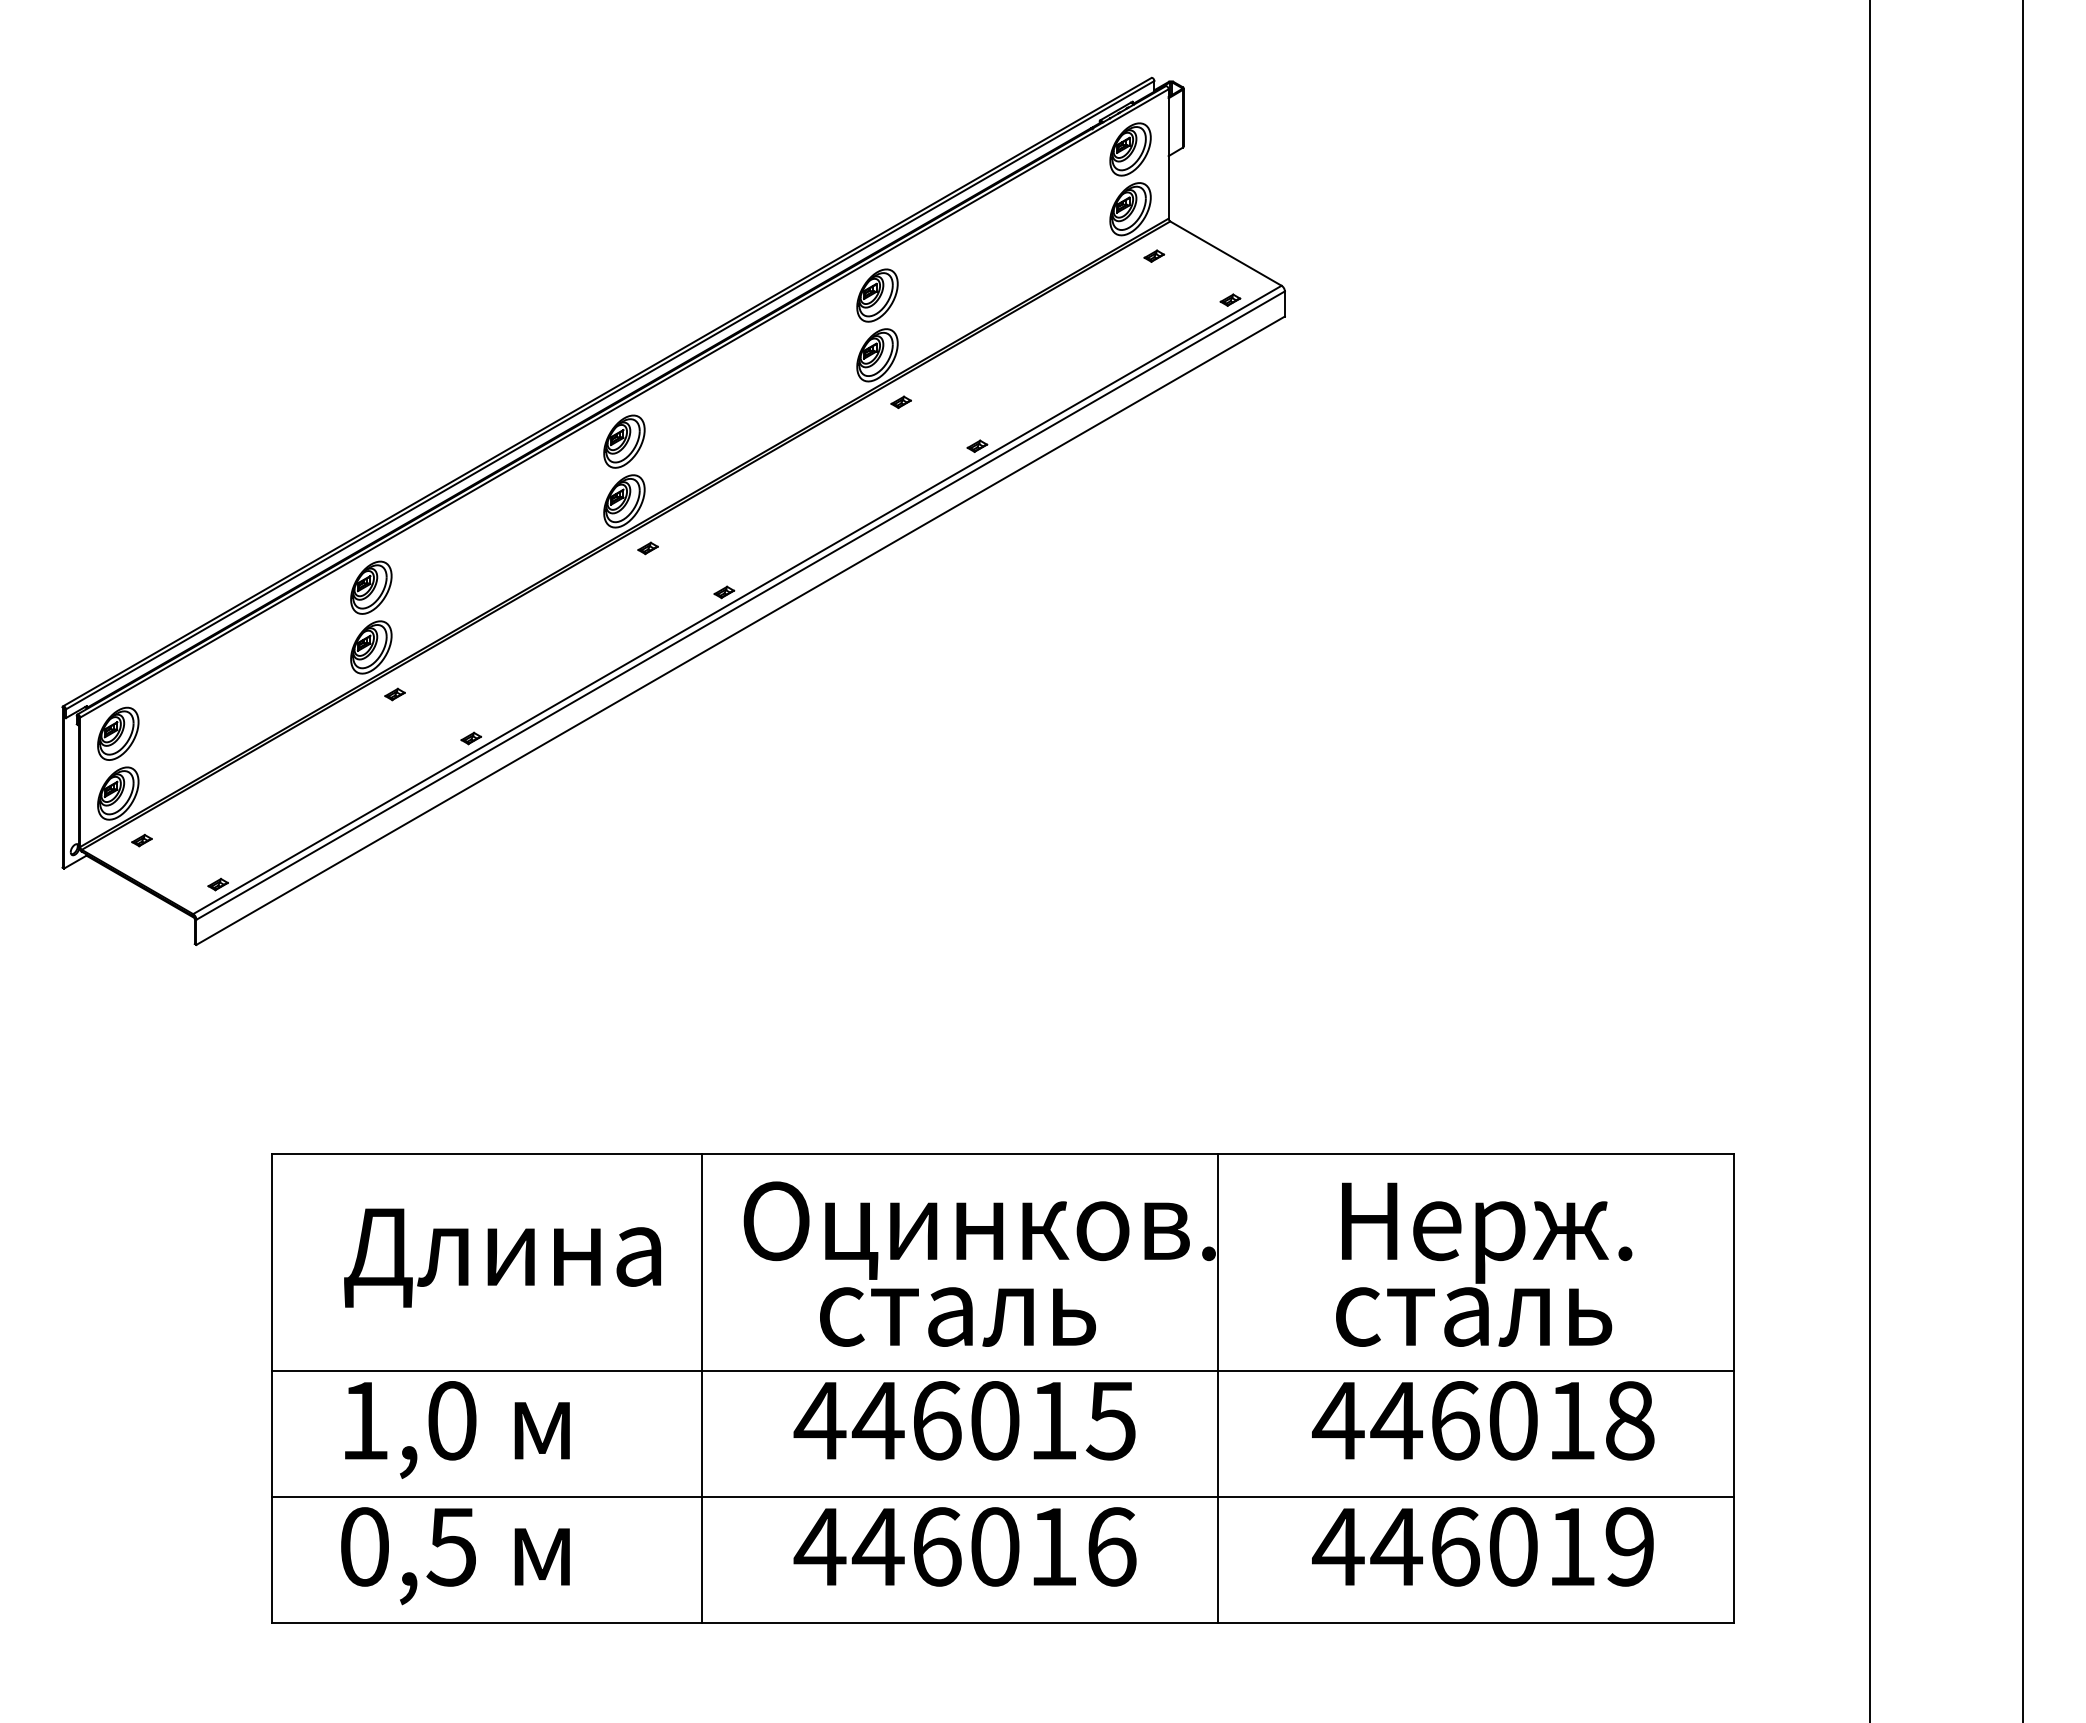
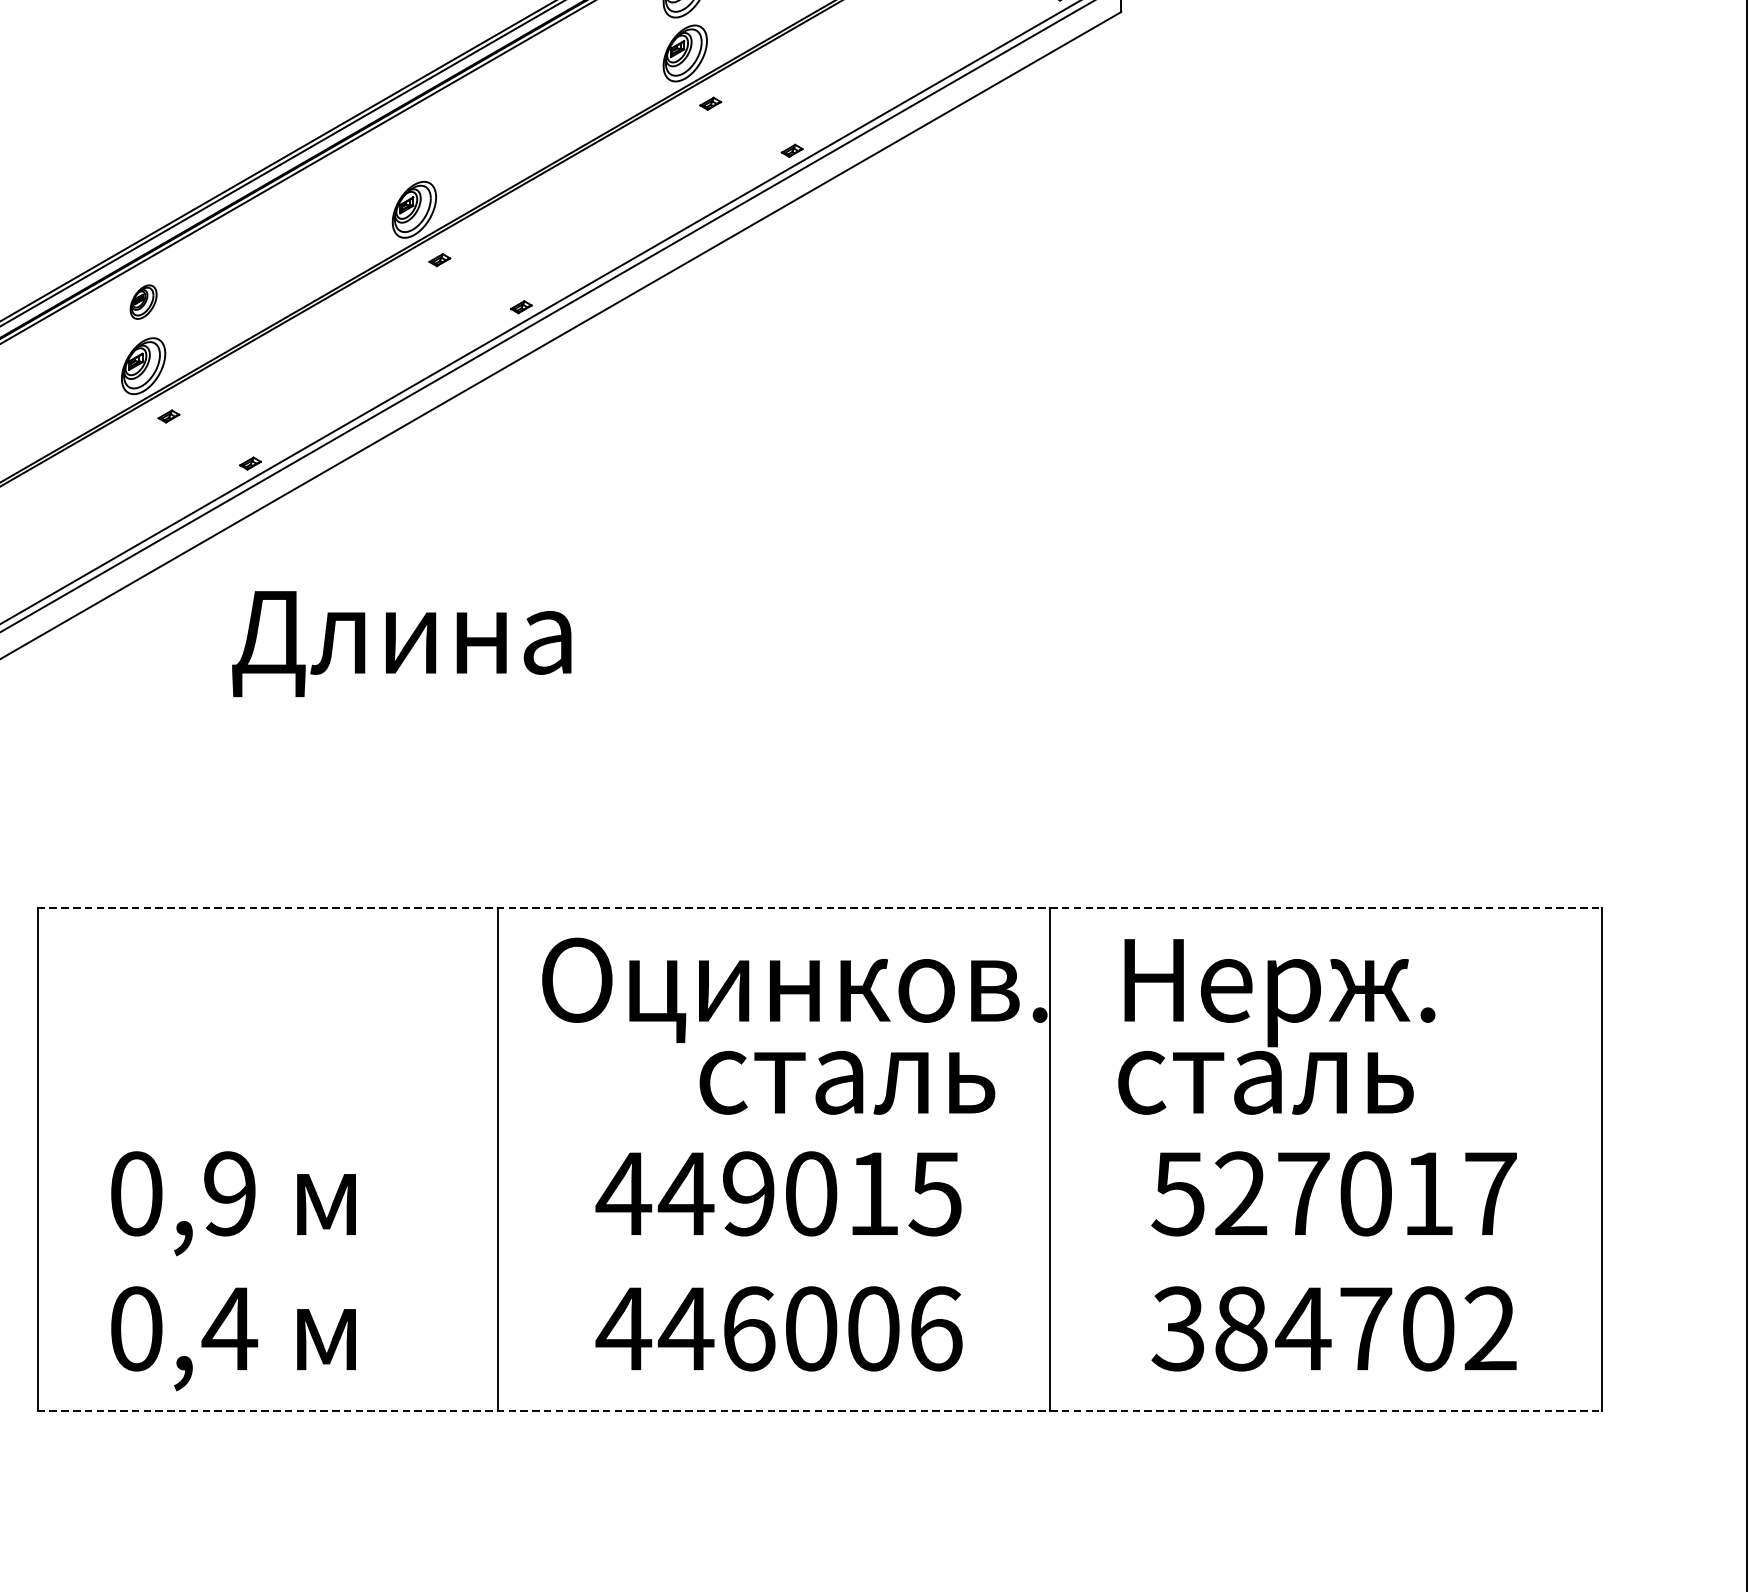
part: (624, 441) -> (414, 145), removed
part: (371, 587) -> (143, 301), size x0.6
line: (1003, 1153) -> (820, 907), solid -> dashed
text: (502, 1257) -> (401, 643), moved
text: (1484, 1264) -> (1277, 1026), moved
text: (957, 1316) -> (846, 1082), moved
line: (1003, 1370) -> (820, 1140), removed
text: (408, 1420) -> (183, 1193), 1,0 -> 0,9
text: (936, 1420) -> (748, 1193), 446015 -> 449015
text: (1483, 1420) -> (1333, 1193), 446018 -> 527017
line: (1003, 1497) -> (820, 1275), removed
text: (1053, 1546) -> (873, 1328), 446016 -> 446006
text: (1483, 1546) -> (1333, 1328), 446019 -> 384702
text: (451, 1547) -> (229, 1329), 0,5 -> 0,4
line: (1003, 1623) -> (820, 1410), solid -> dashed

